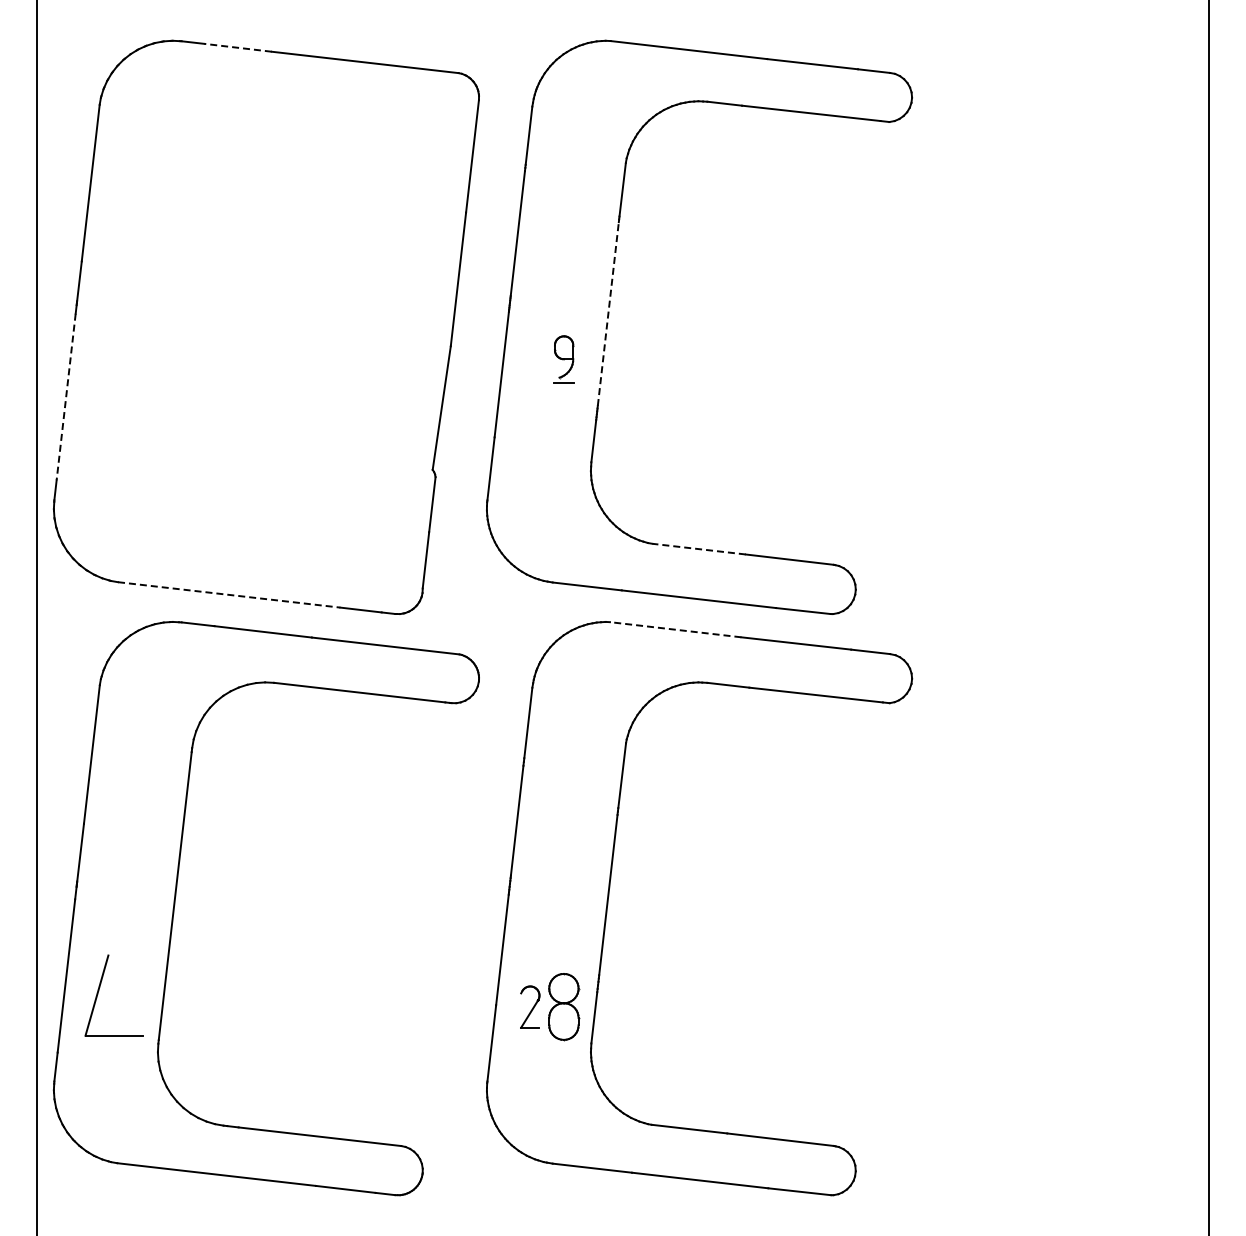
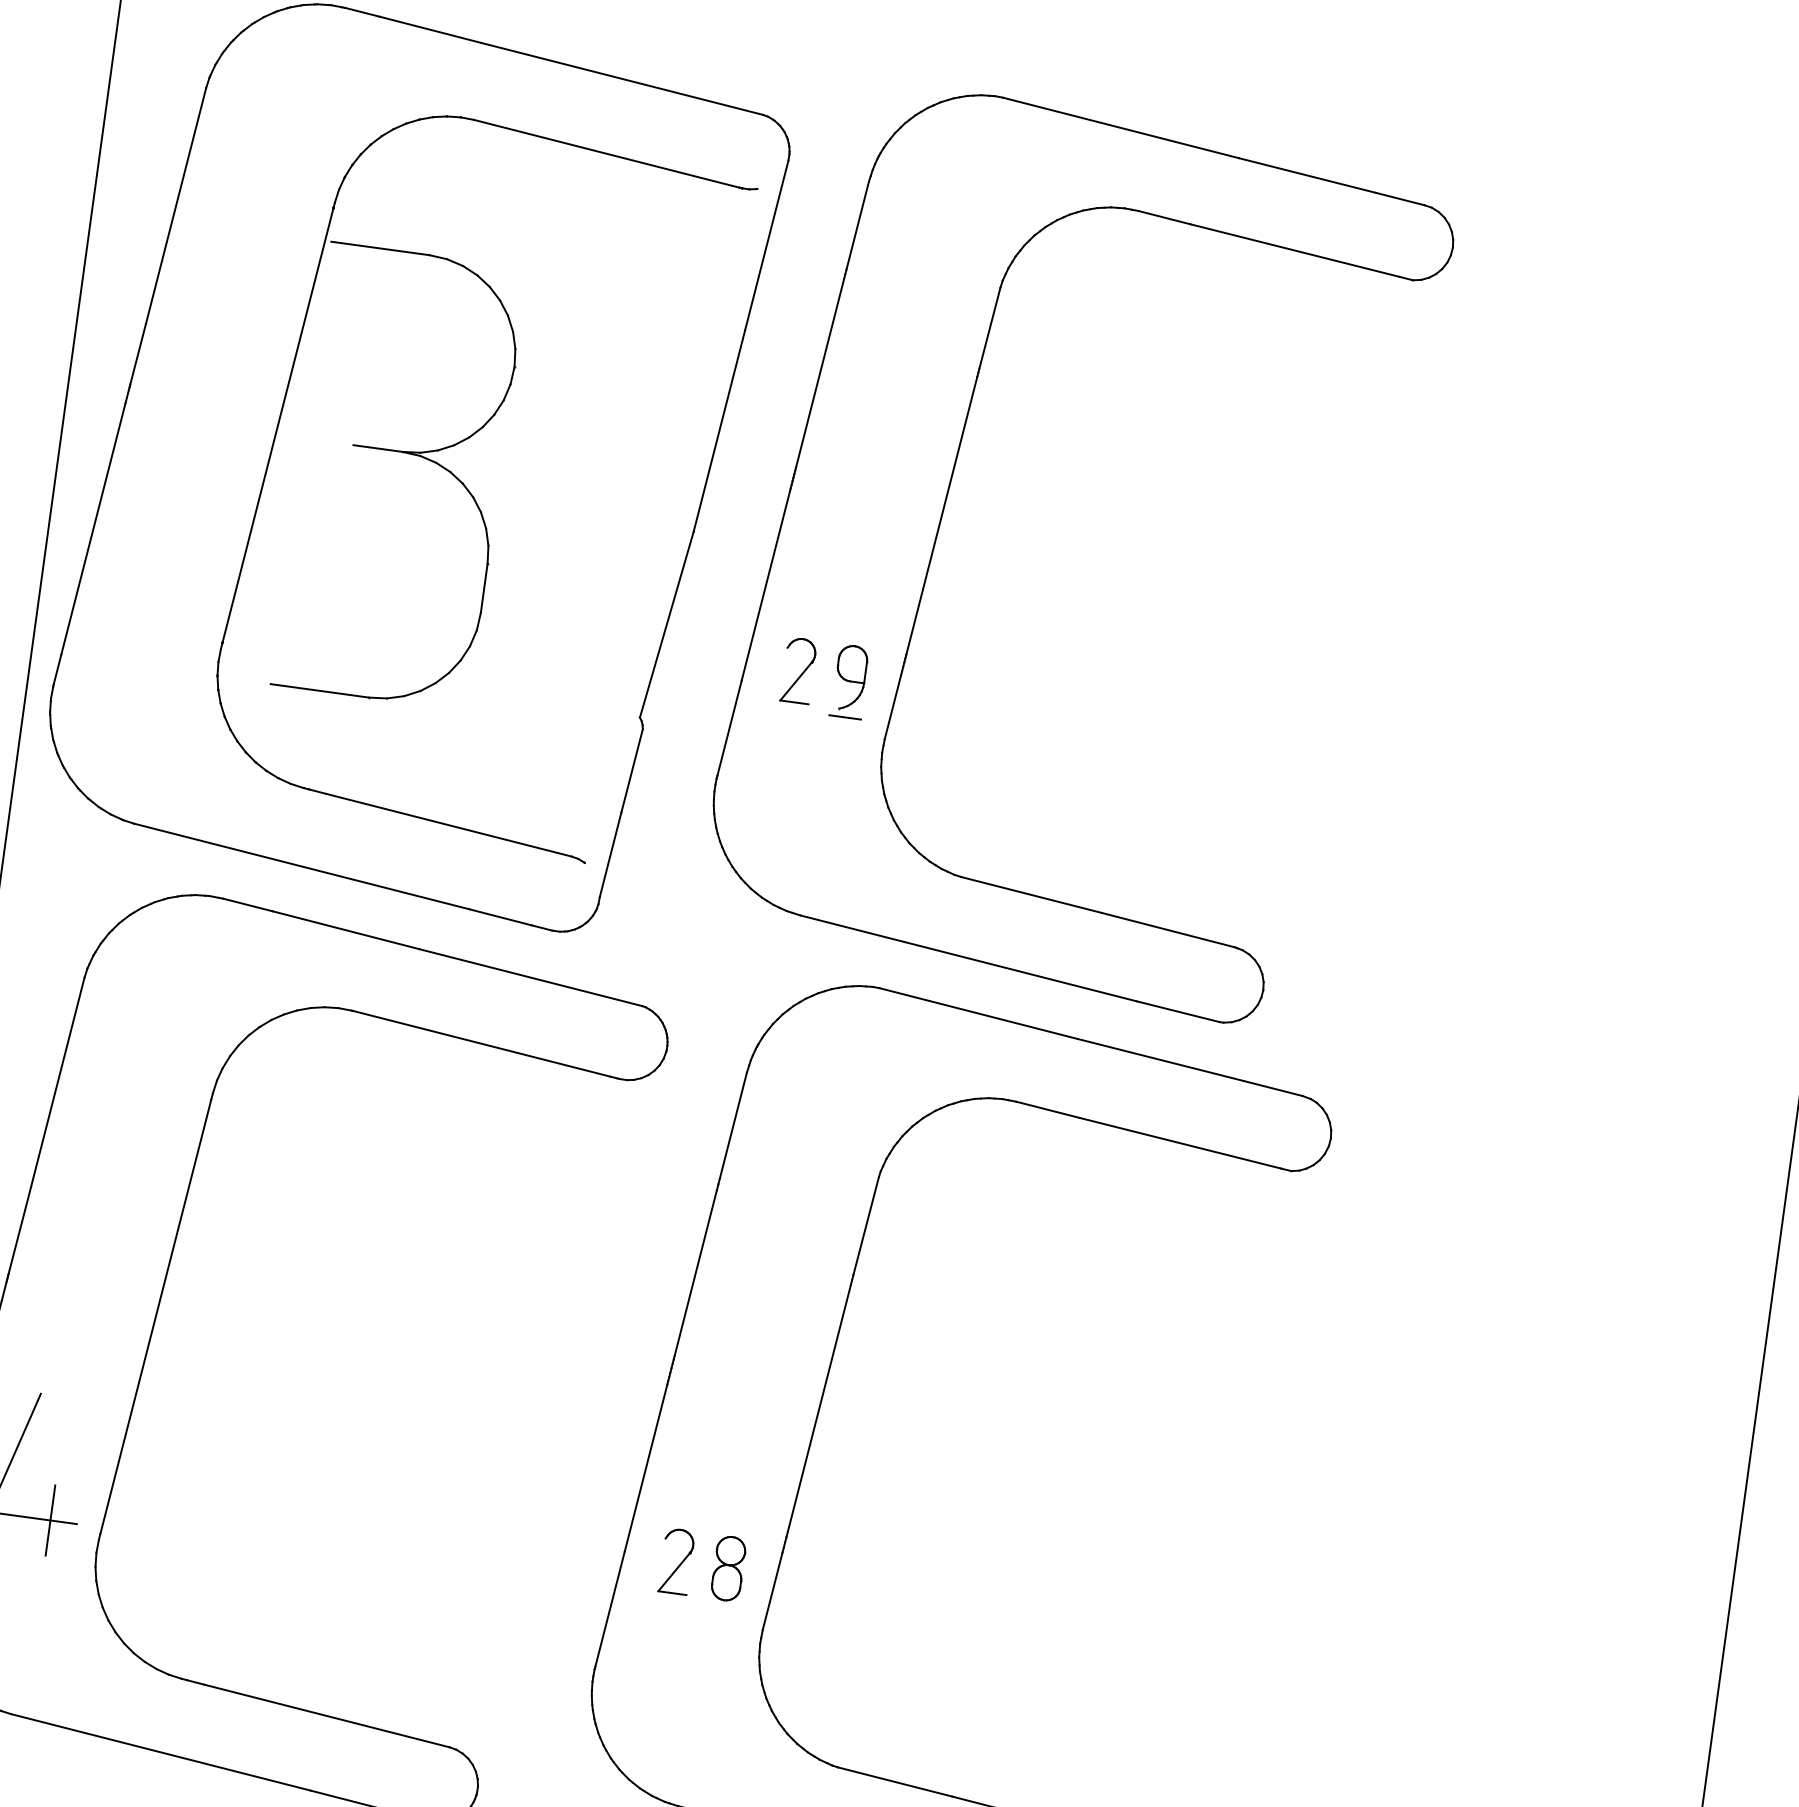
line: (238, 47) -> (430, 29), dashed -> solid
line: (608, 314) -> (942, 516), dashed -> solid
part: (304, 339) -> (470, 490), added
part: (563, 359) -> (849, 681), moved
line: (66, 397) -> (93, 529), dashed -> solid
part: (530, 425) -> (799, 670), added
line: (699, 549) -> (1032, 895), dashed -> solid
line: (229, 594) -> (302, 865), dashed -> solid
line: (675, 629) -> (978, 1013), dashed -> solid
part: (564, 1007) -> (729, 1569), size x0.62
line: (125, 1035) -> (50, 1520), added

